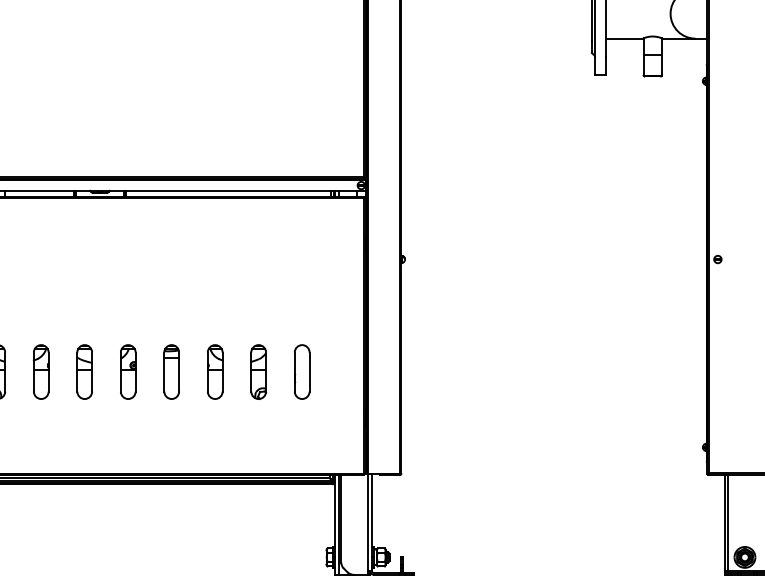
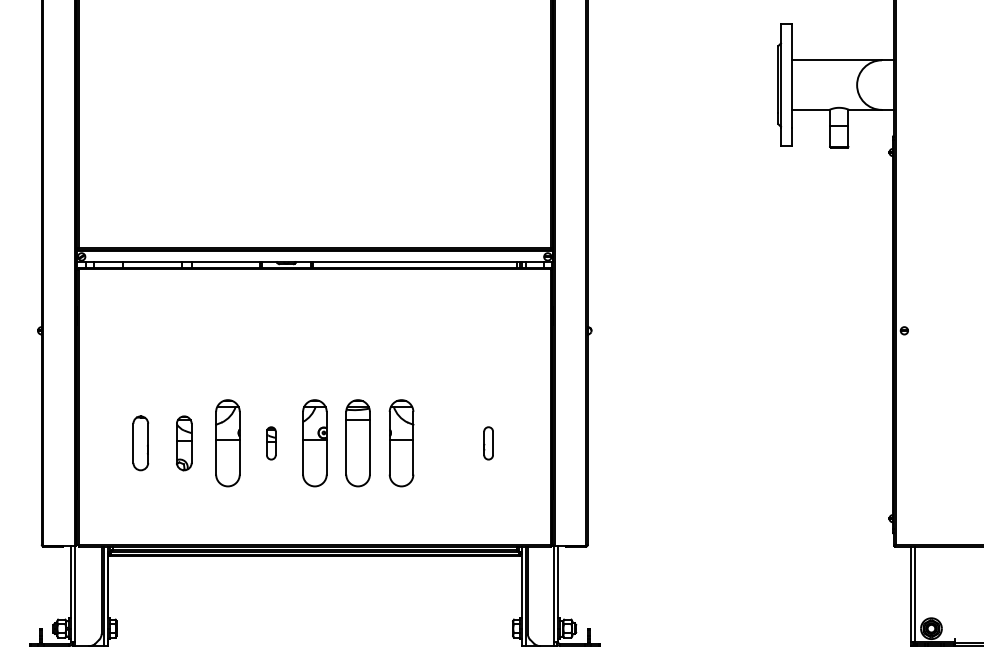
part: (40, 372) -> (227, 443), size x1.6
part: (84, 372) -> (271, 443), size x0.6
part: (127, 372) -> (314, 443), size x1.6
part: (171, 372) -> (358, 443), size x1.6
part: (214, 372) -> (401, 443), size x1.6
part: (258, 372) -> (445, 443), removed
part: (301, 372) -> (488, 443), size x0.6

